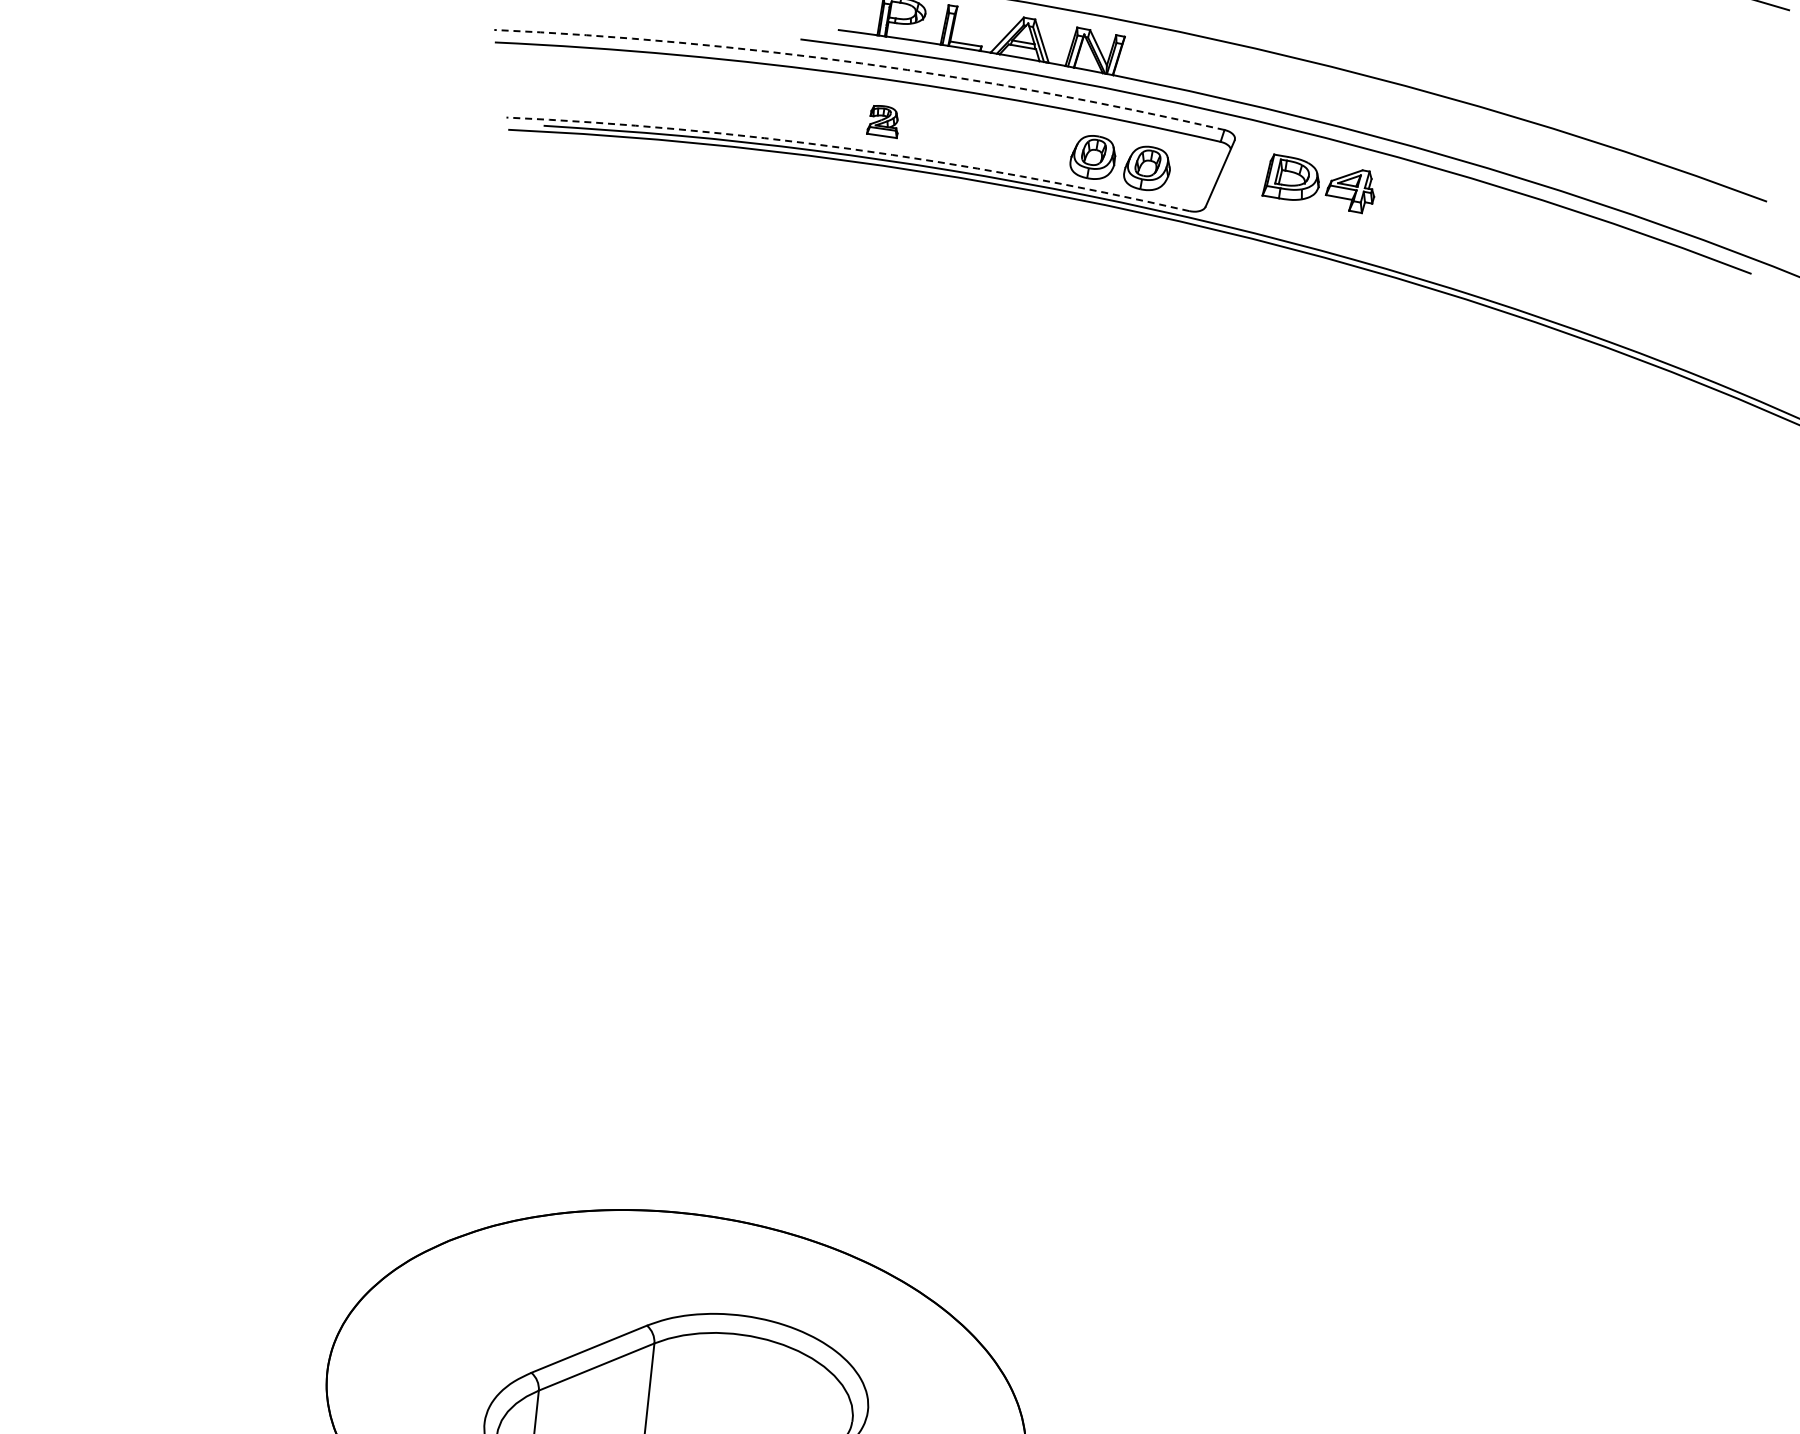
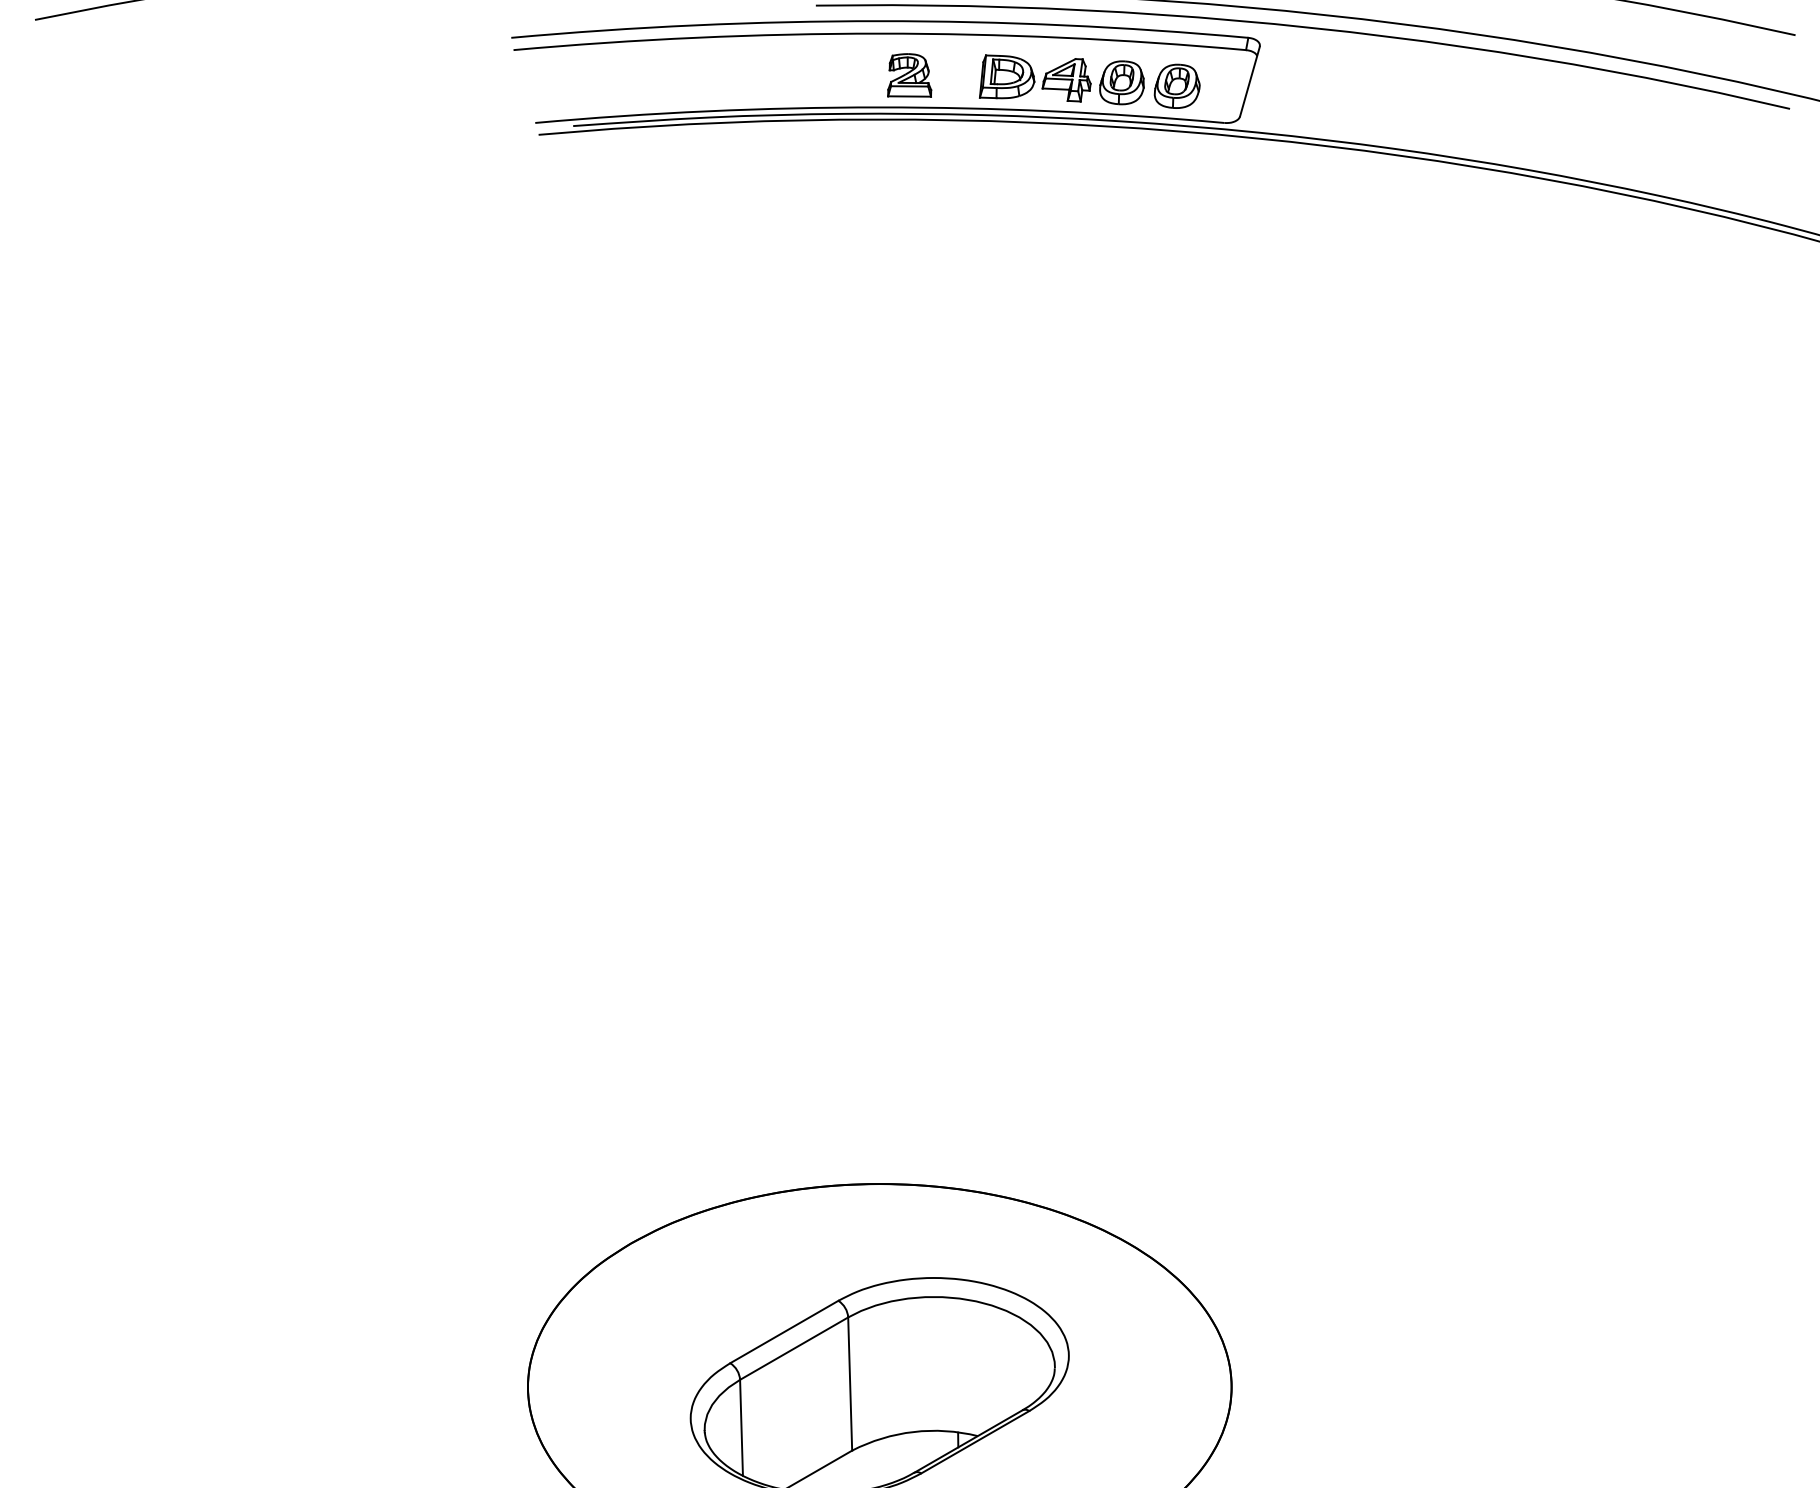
arc: (861, 63) -> (879, 21), dashed -> solid
part: (883, 121) -> (909, 75), size x1.43
arc: (849, 148) -> (879, 107), dashed -> solid
part: (1320, 184) -> (1035, 78), moved

